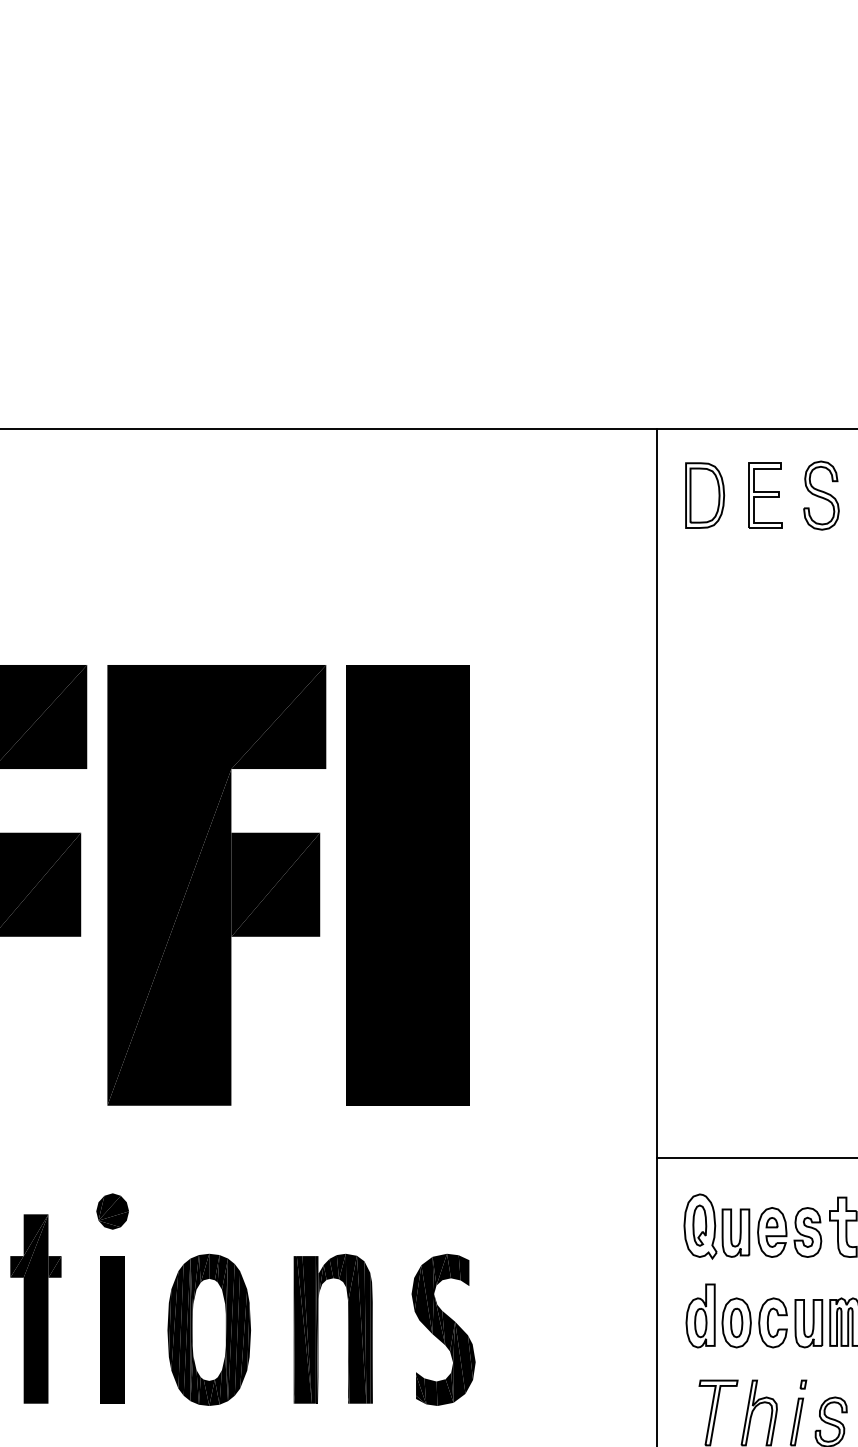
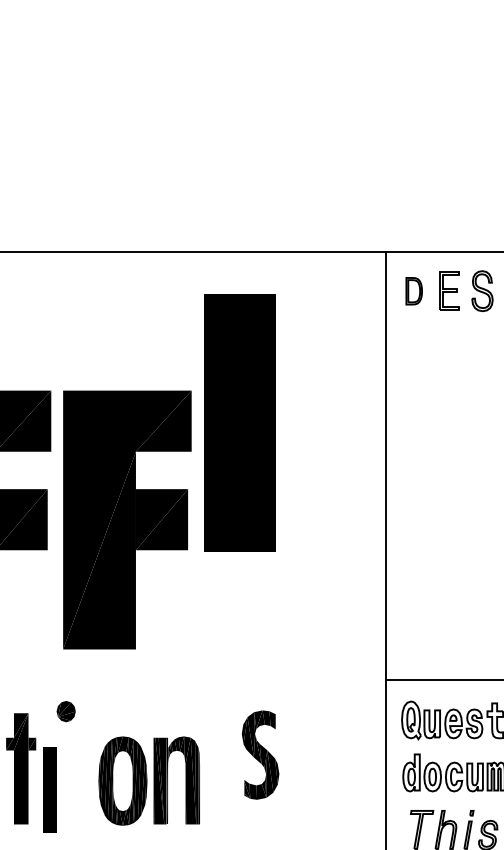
part: (705, 496) -> (414, 291), size x0.7
part: (407, 884) -> (239, 422), moved
part: (111, 1328) -> (49, 789), moved
part: (317, 1328) -> (167, 780), moved
part: (443, 1328) -> (260, 754), moved

